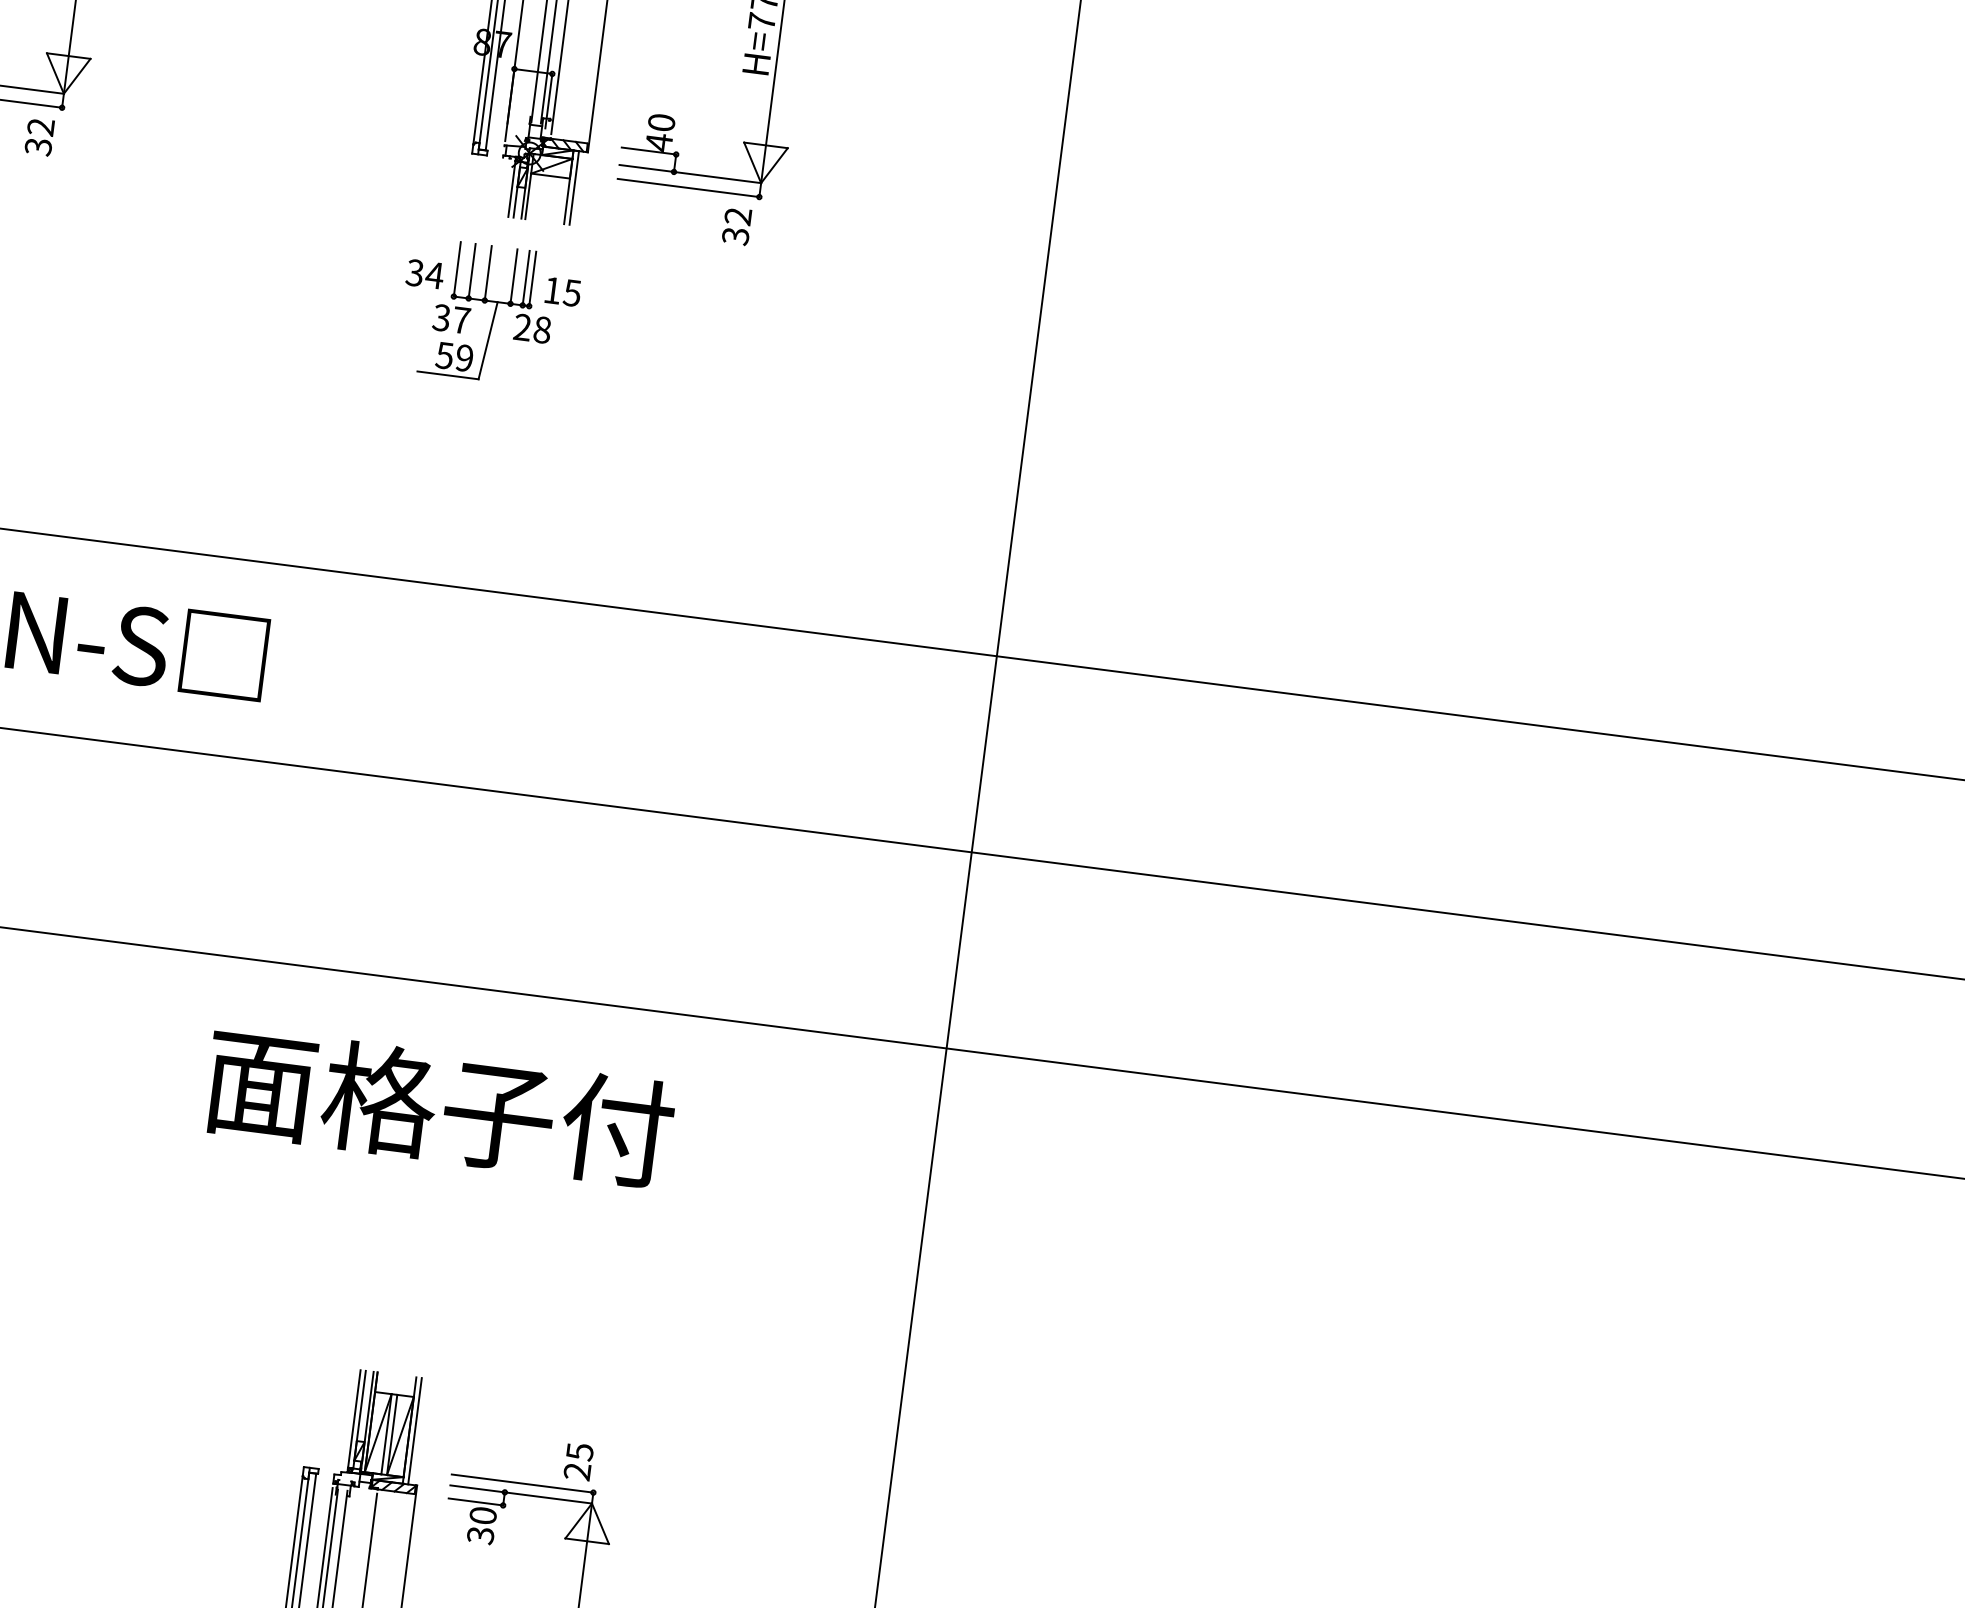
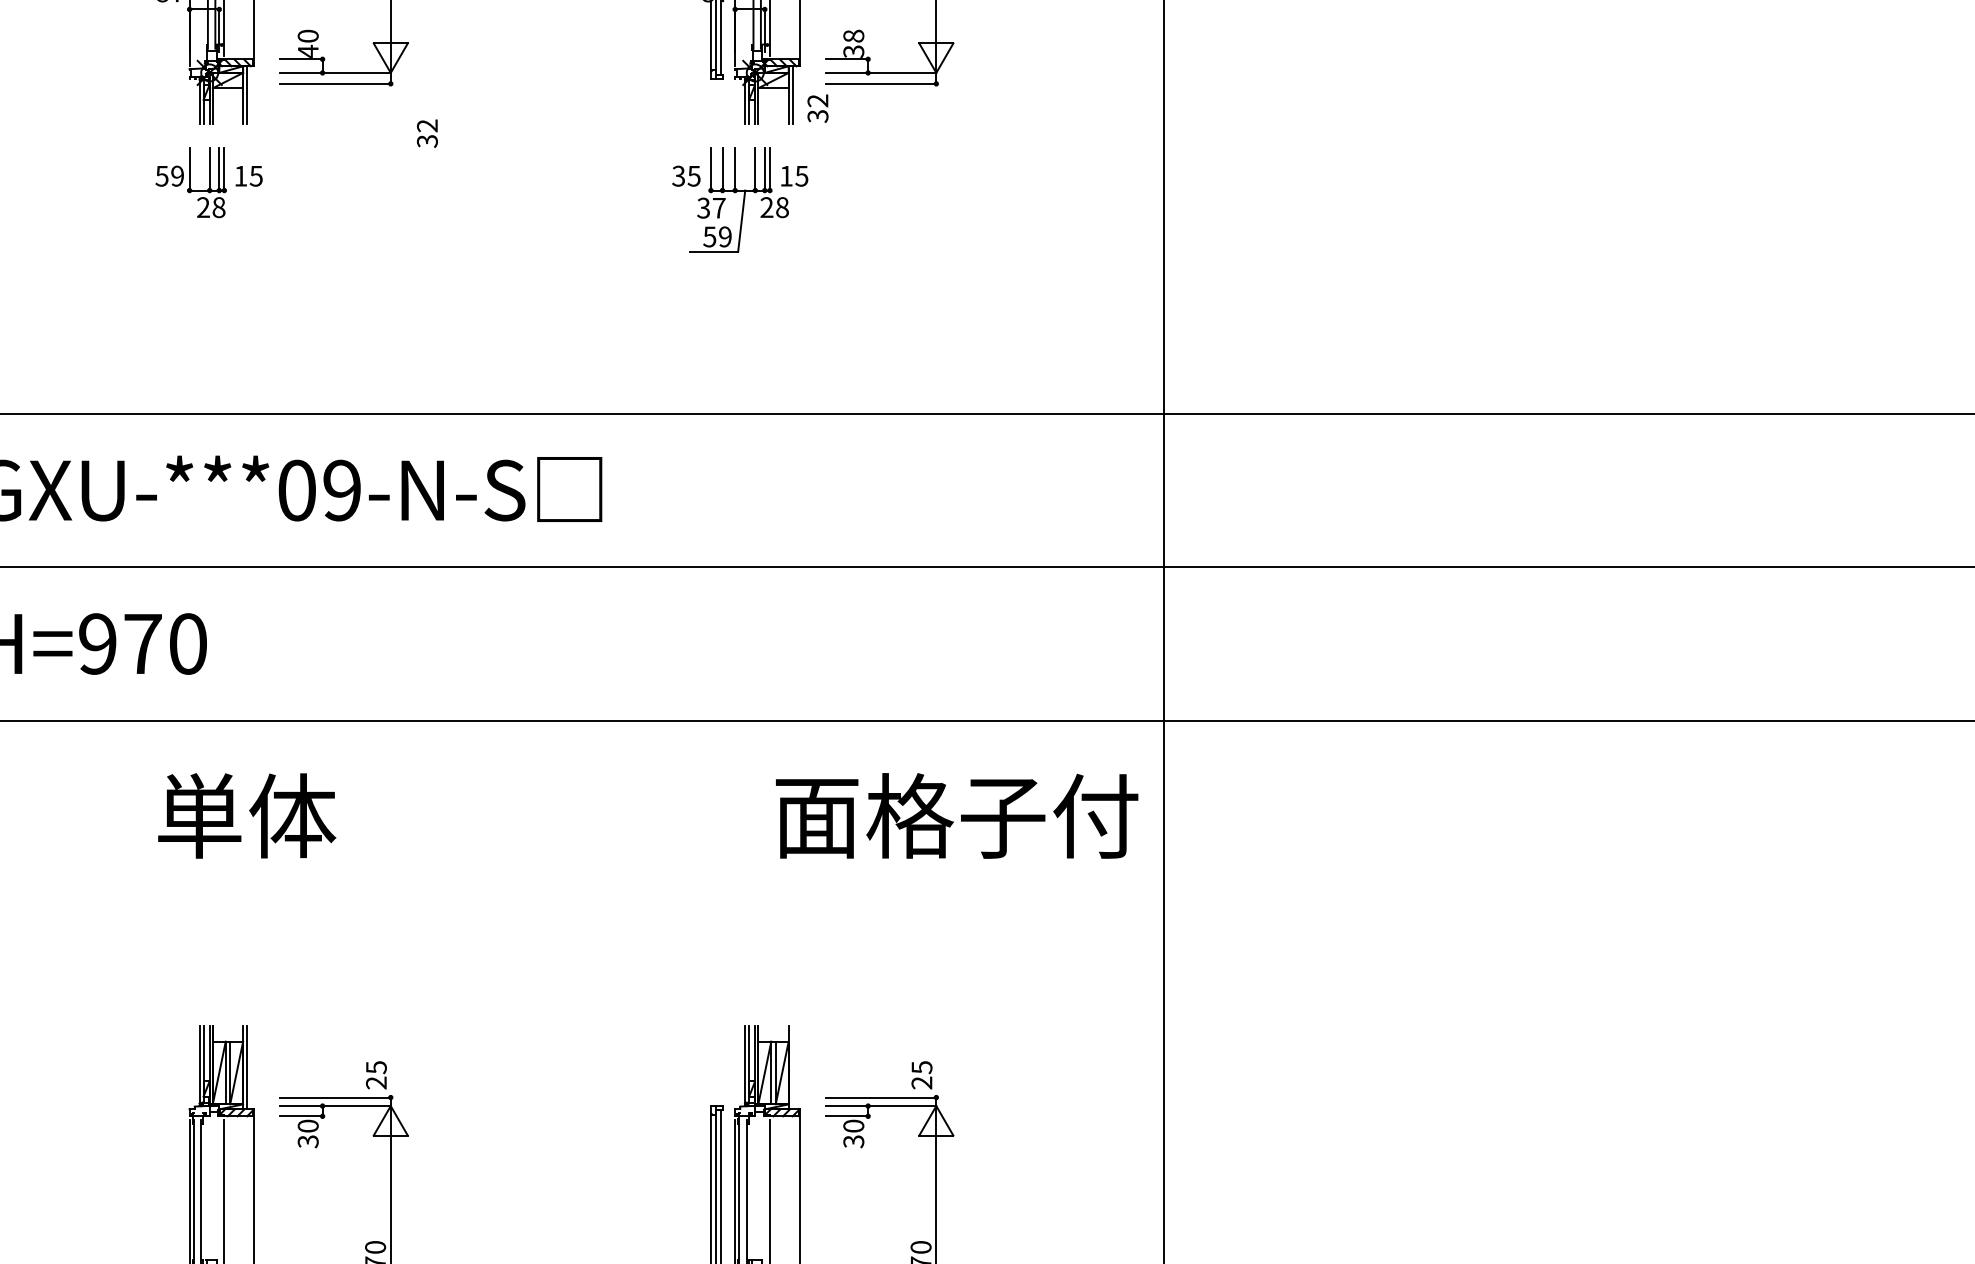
text: (660, 131) -> (853, 43), 40 -> 38
text: (39, 136) -> (427, 133), moved
text: (736, 226) -> (817, 108), moved
text: (435, 275) -> (694, 176), 34 -> 35
text: (440, 1106) -> (957, 815), moved
line: (414, 1430) -> (792, 1067), removed

